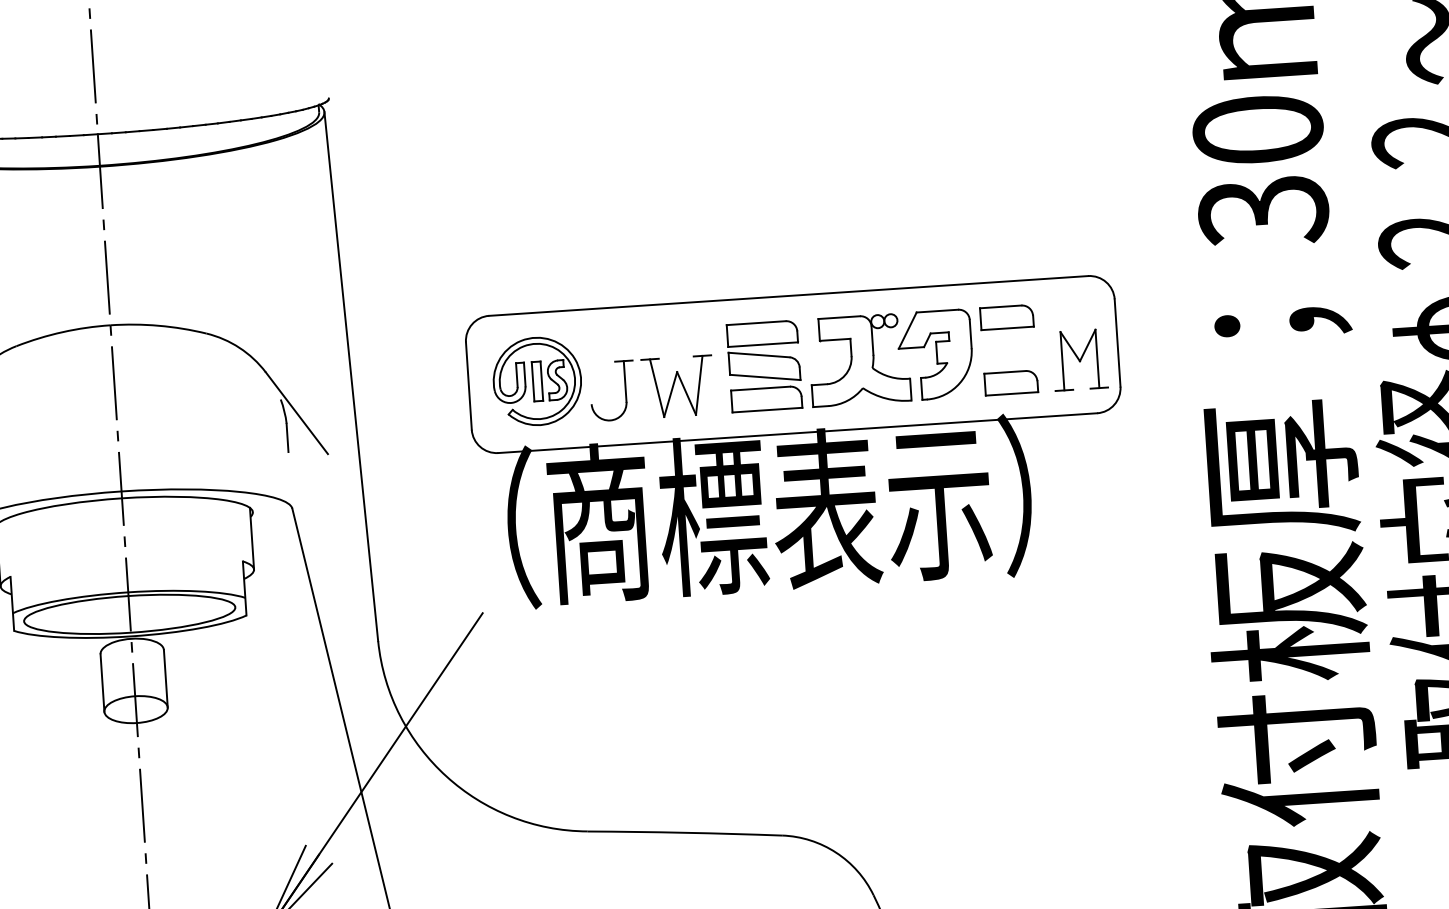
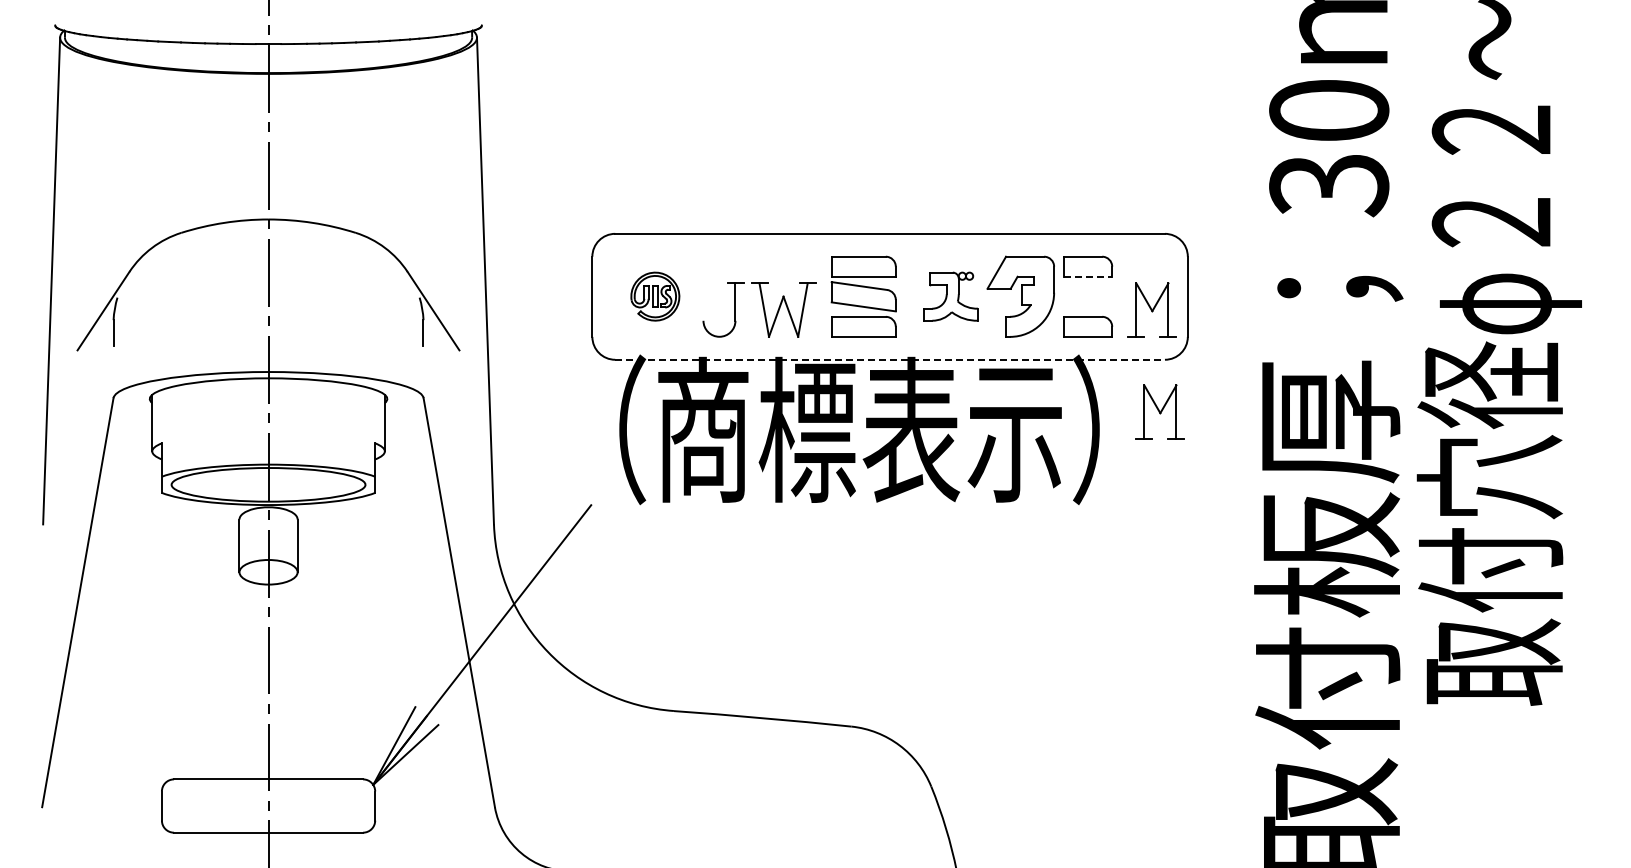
line: (1007, 328) -> (1088, 276), solid -> dashed
part: (859, 359) -> (950, 296), size x0.6
part: (537, 381) -> (655, 296), size x0.6
line: (798, 432) -> (890, 359), solid -> dashed
part: (1095, 470) -> (1159, 411), added

